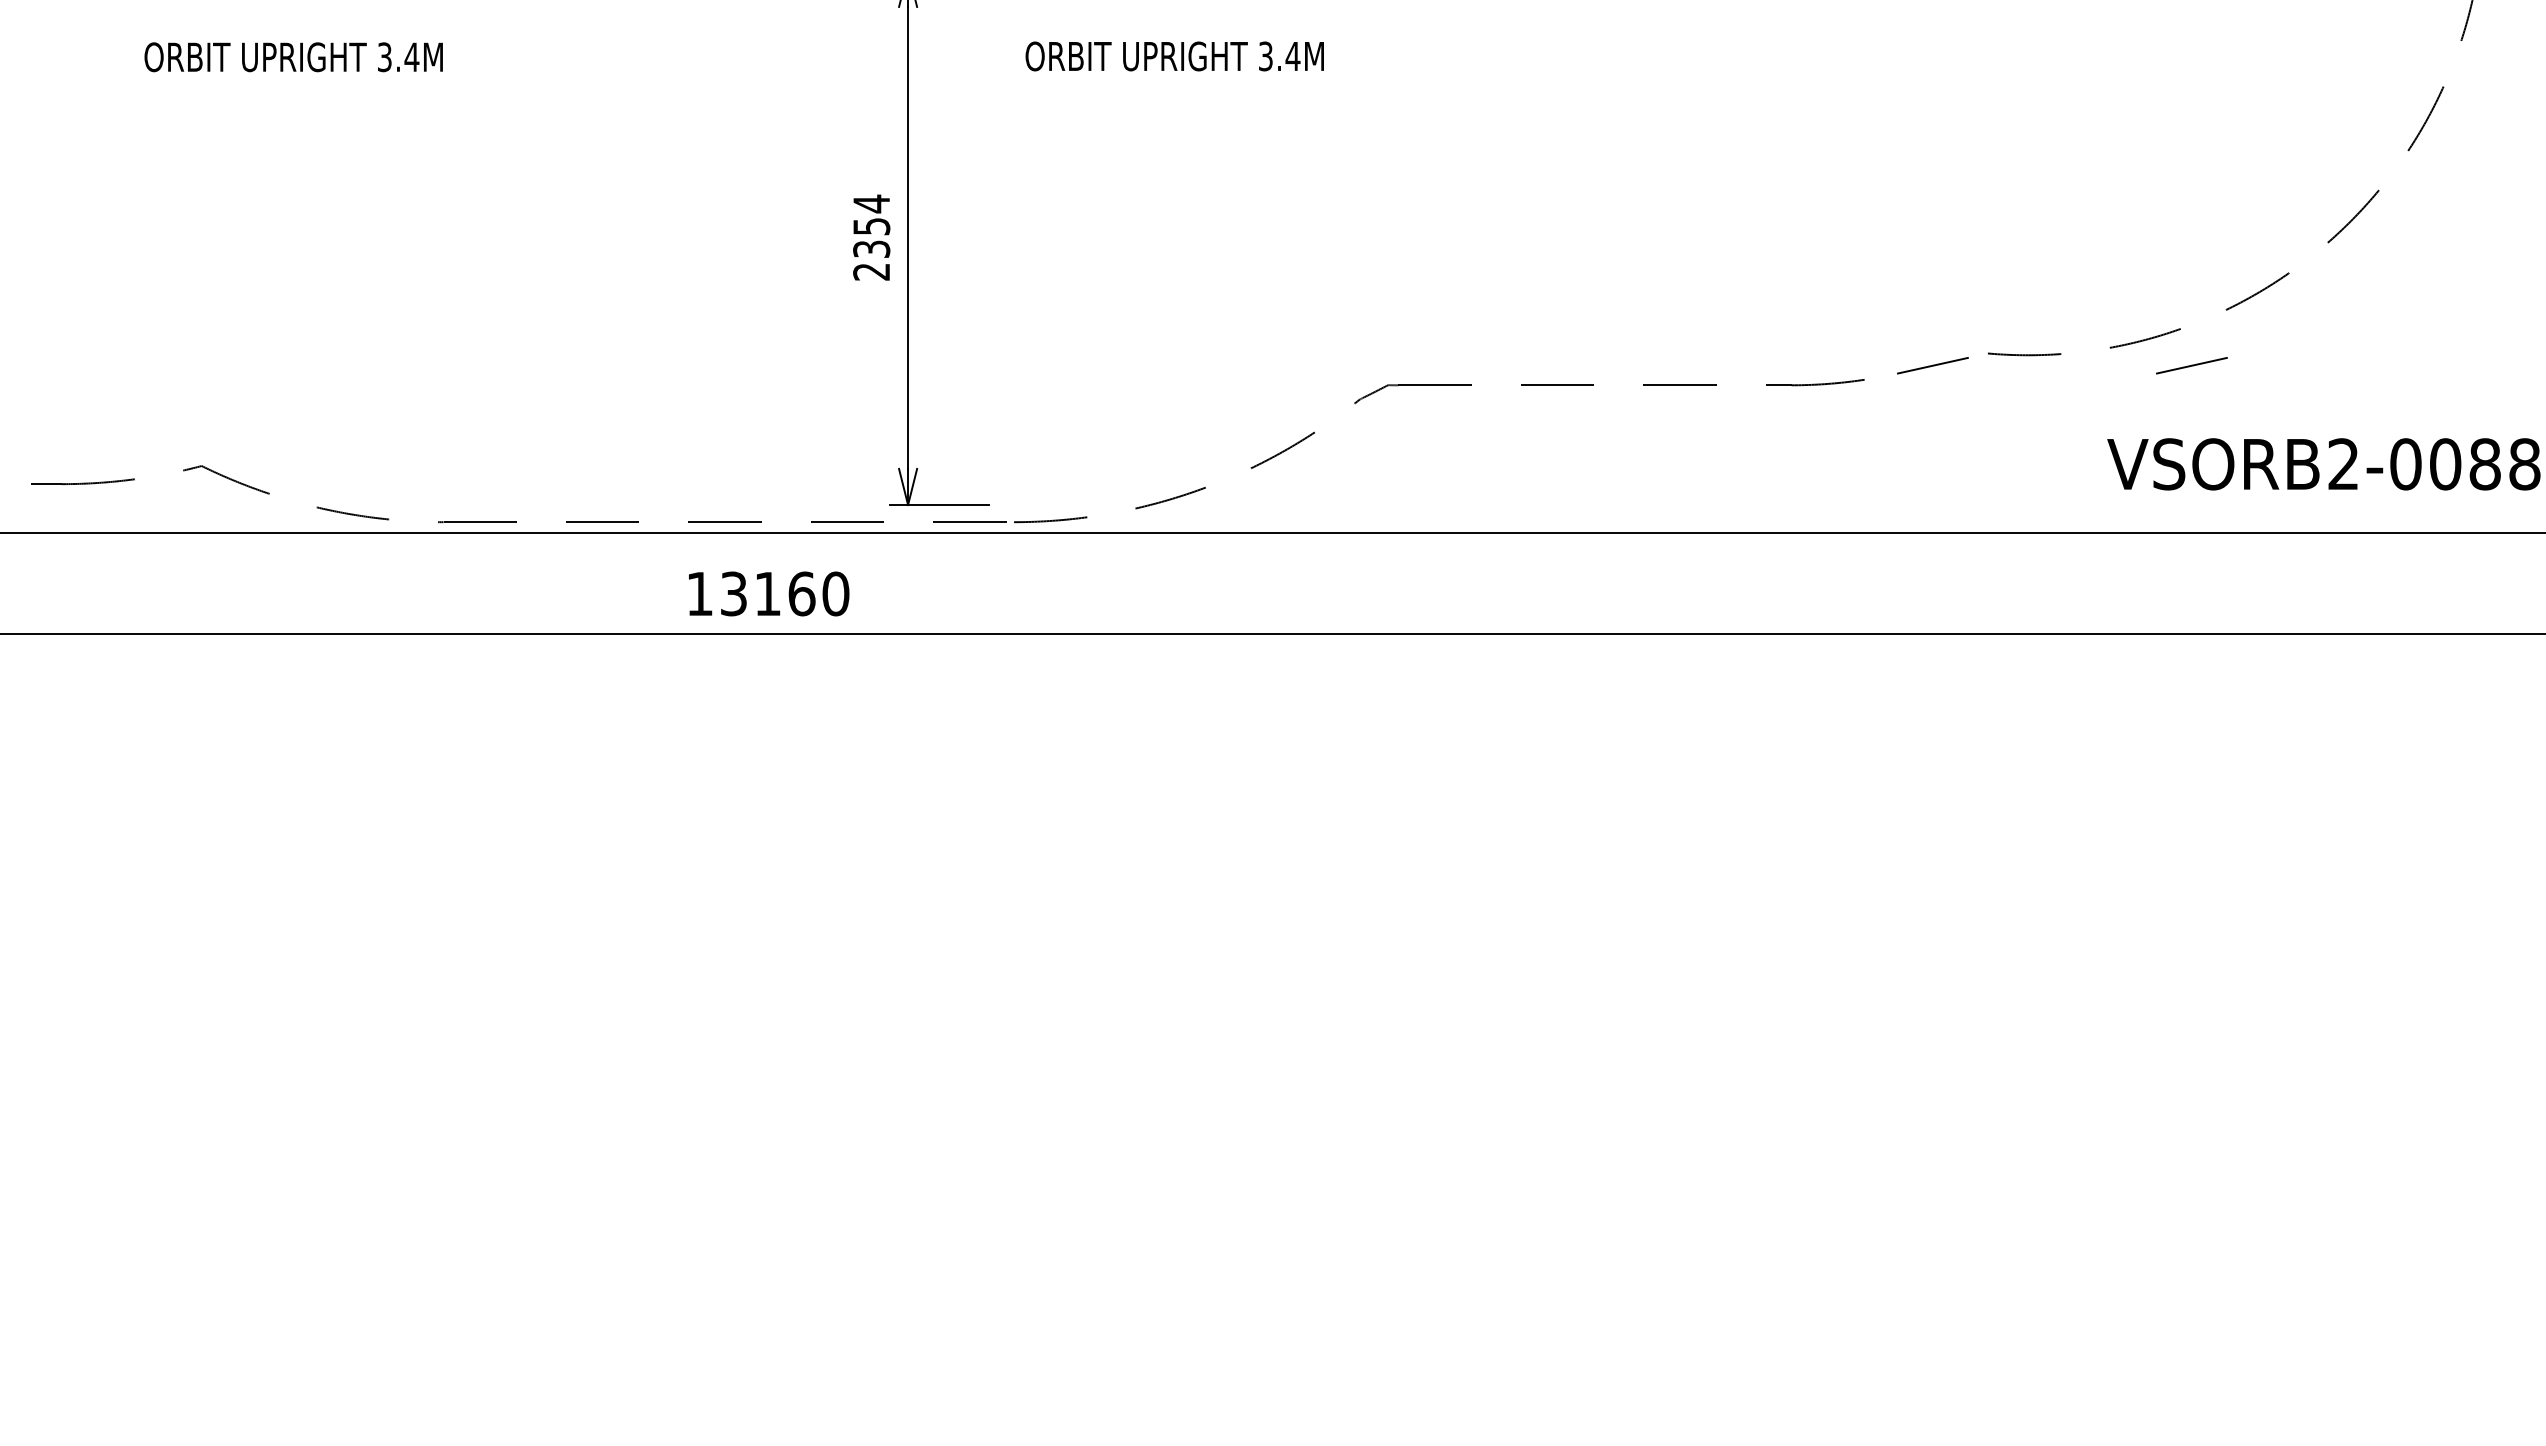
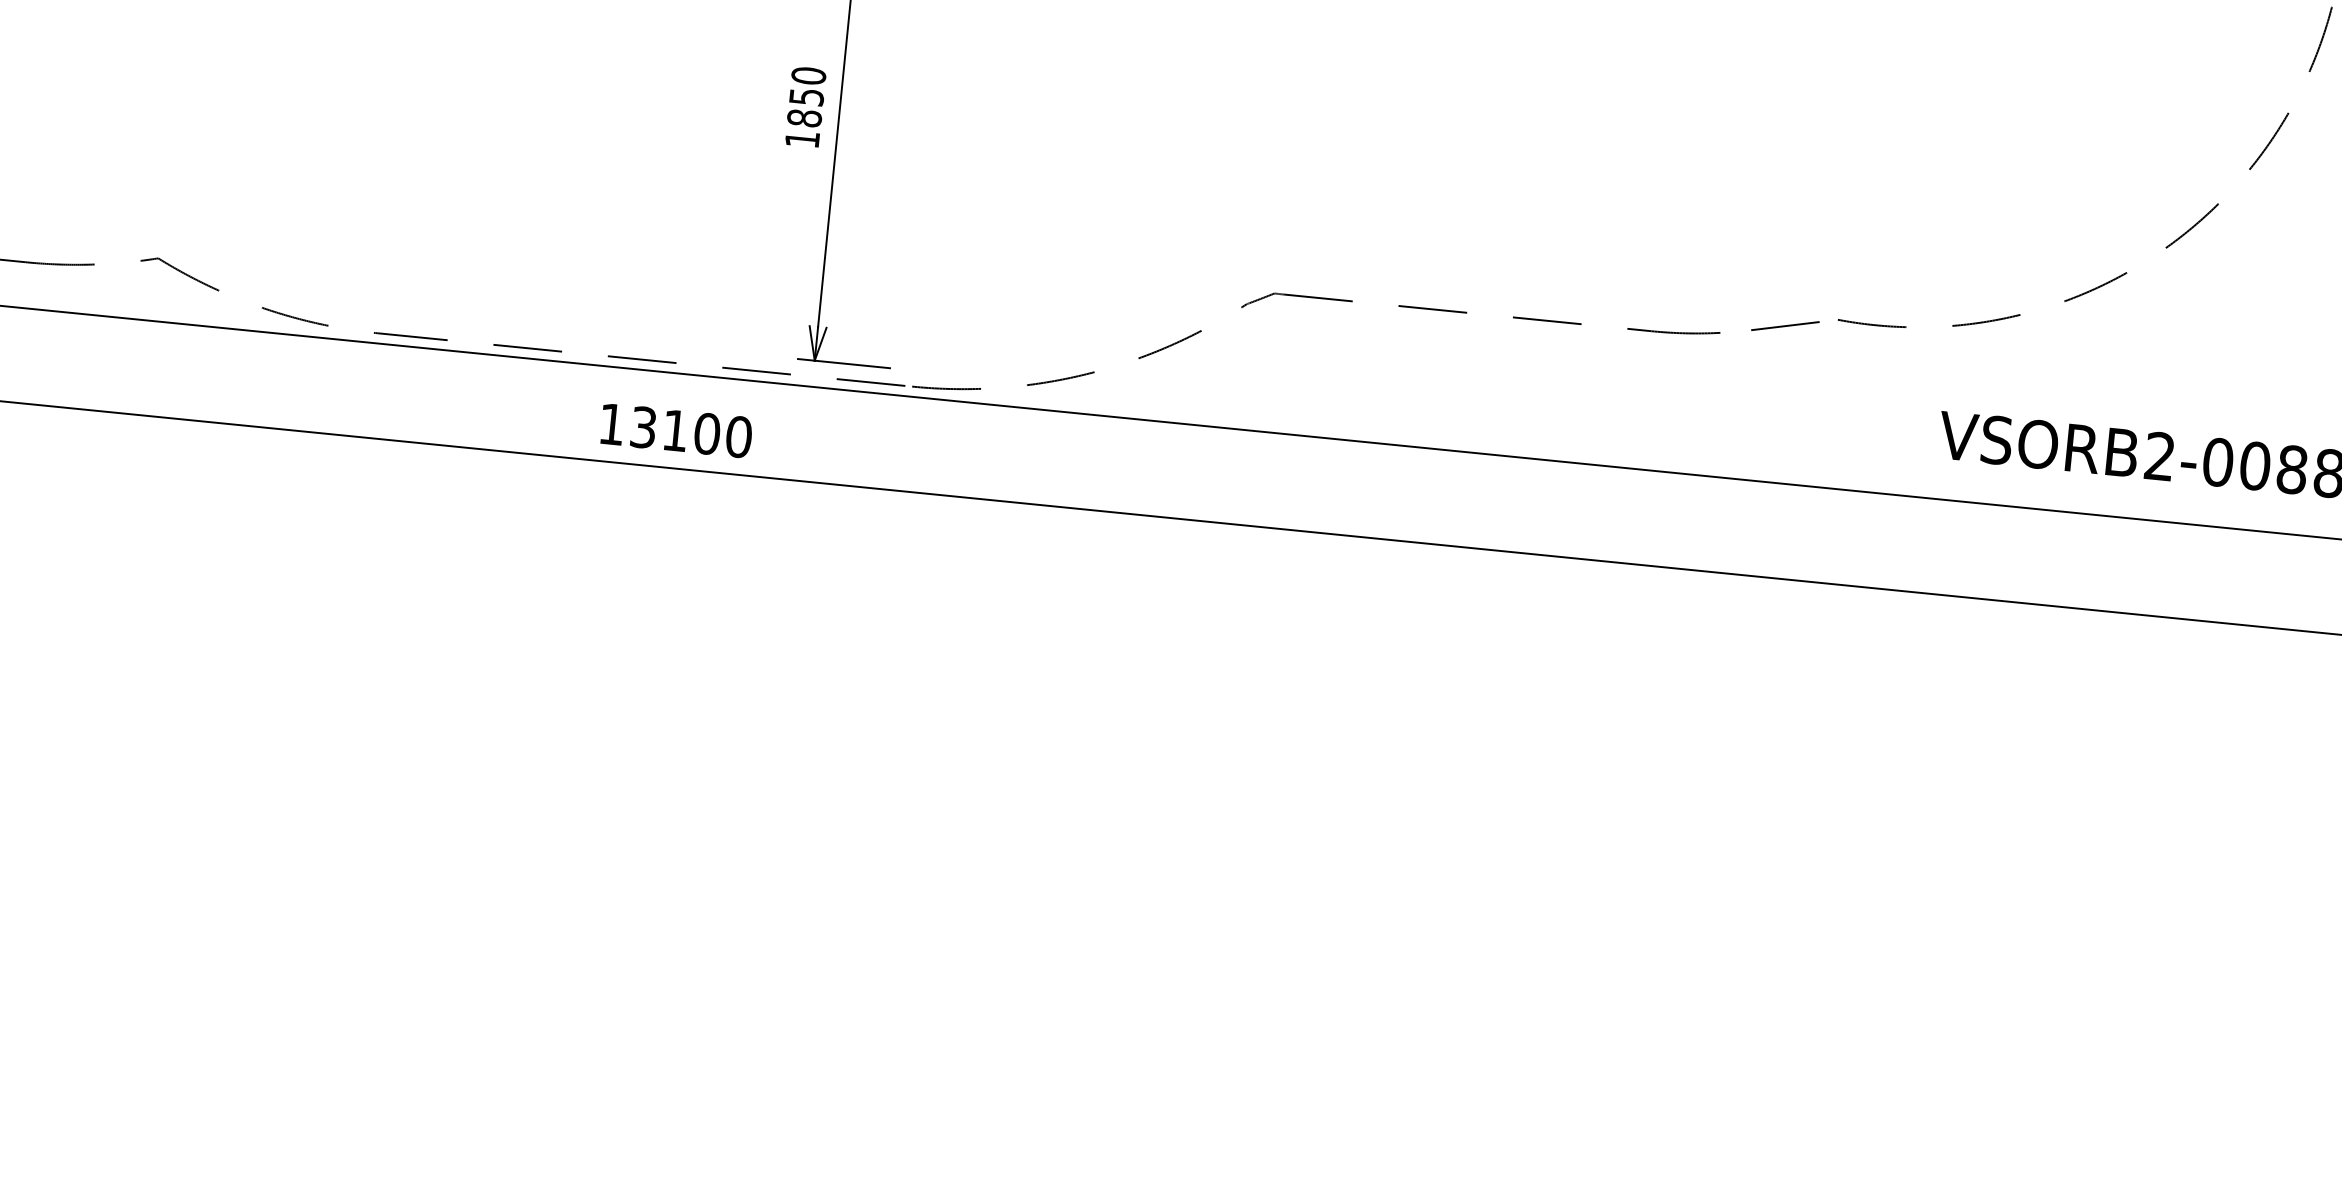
text: (871, 237) -> (805, 107), 2354 -> 1850
line: (2191, 365) -> (2027, 350), removed
text: (801, 593) -> (706, 433), 13160 -> 13100

